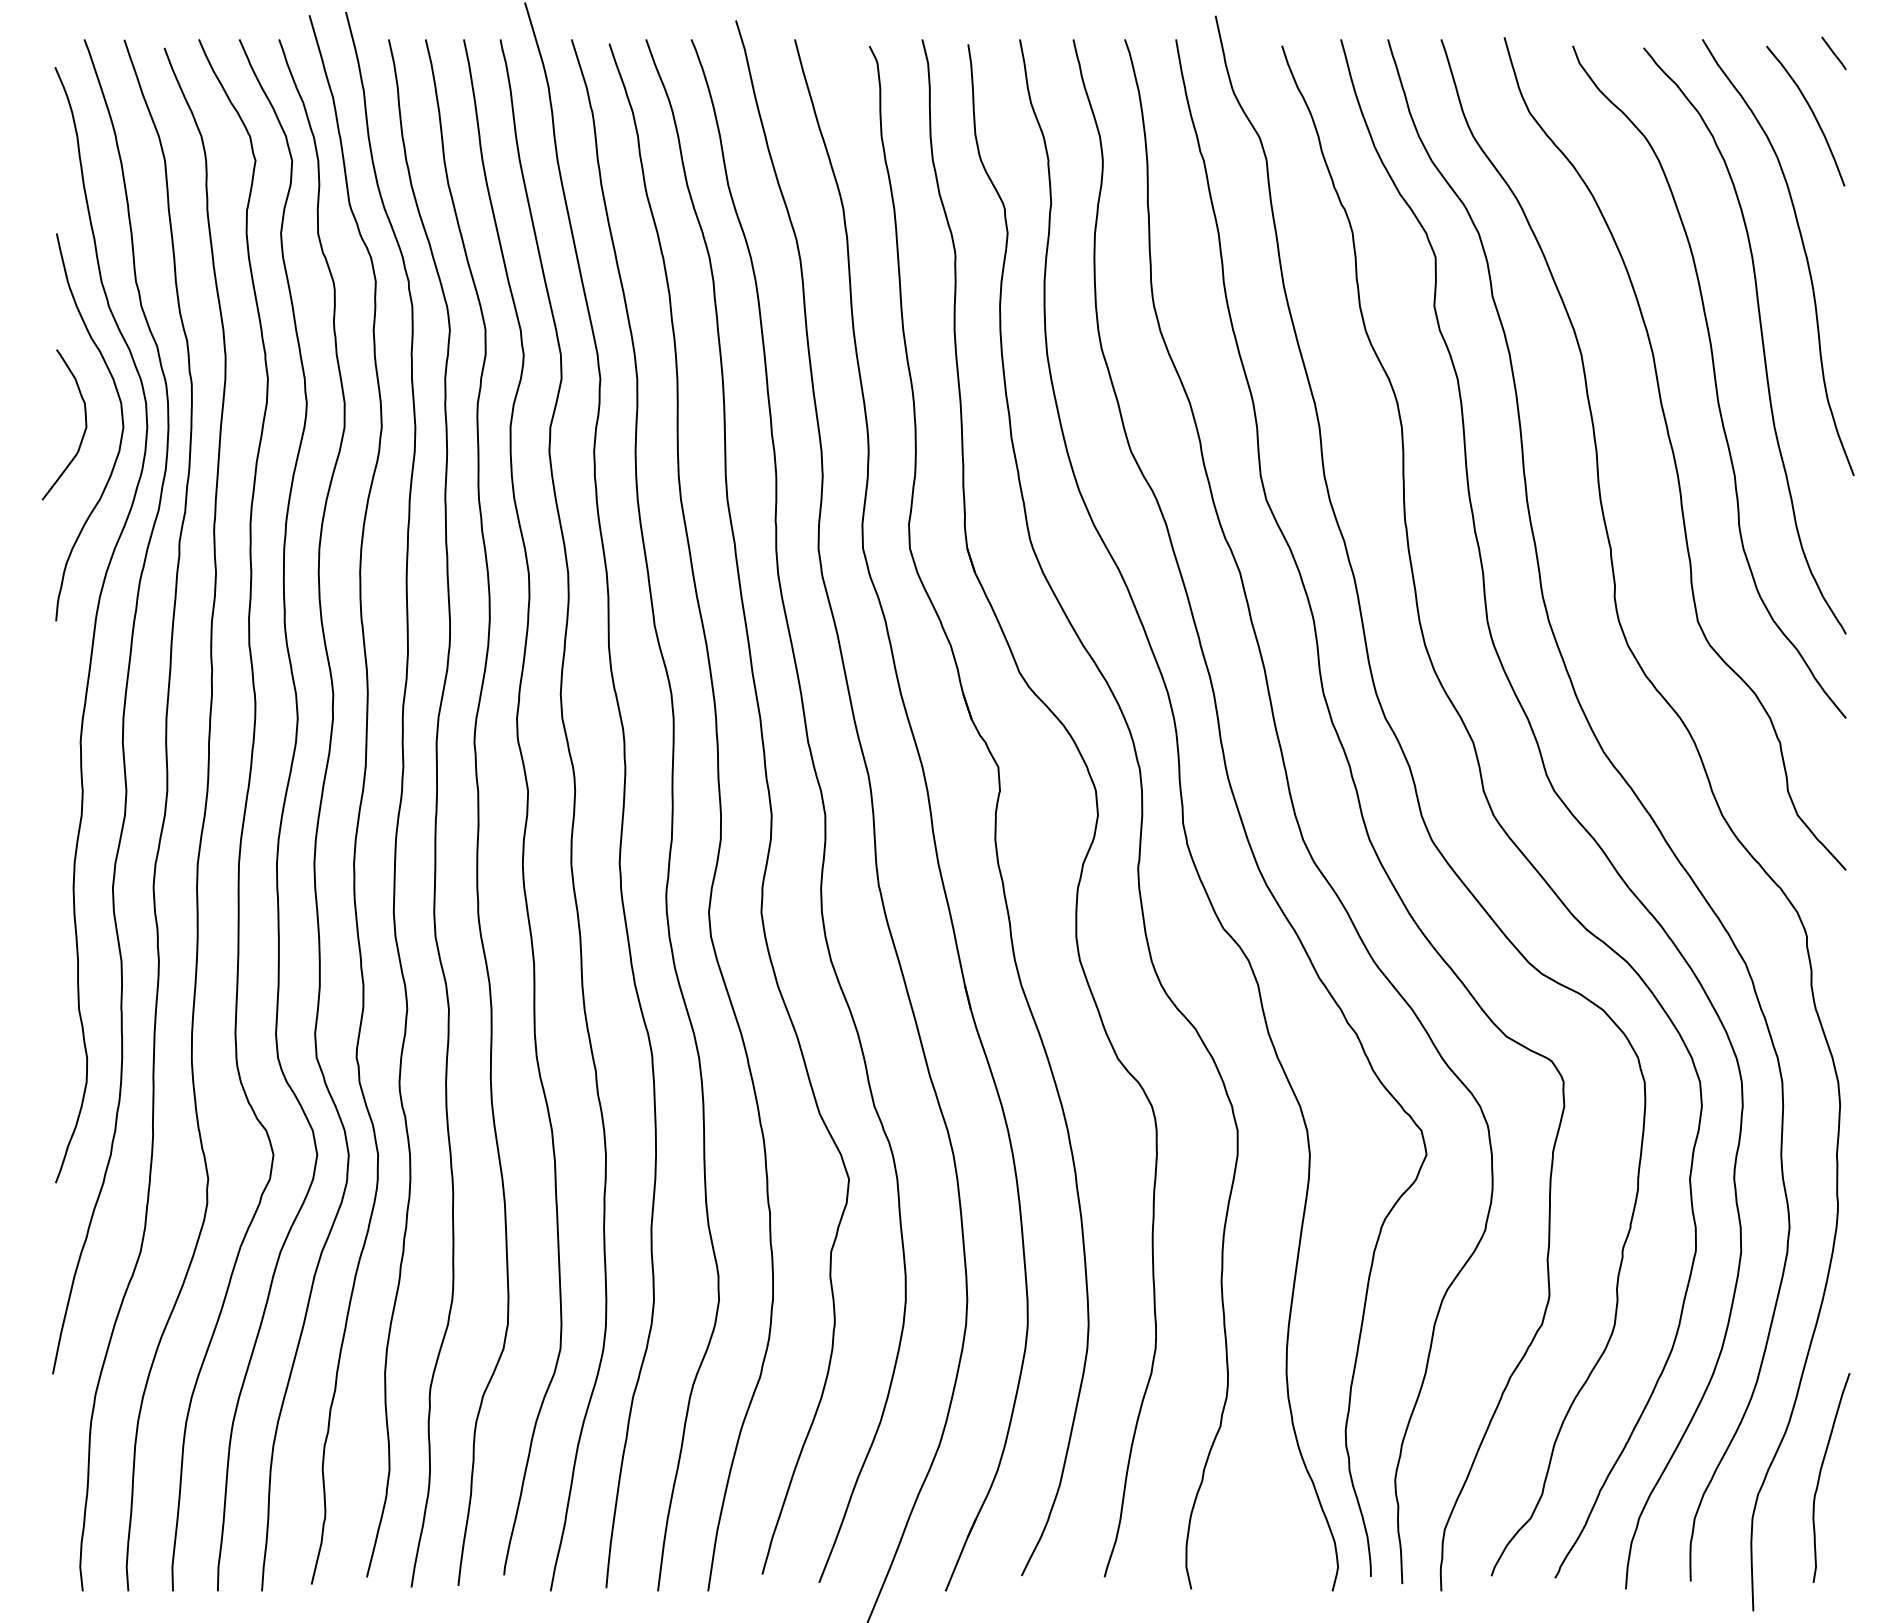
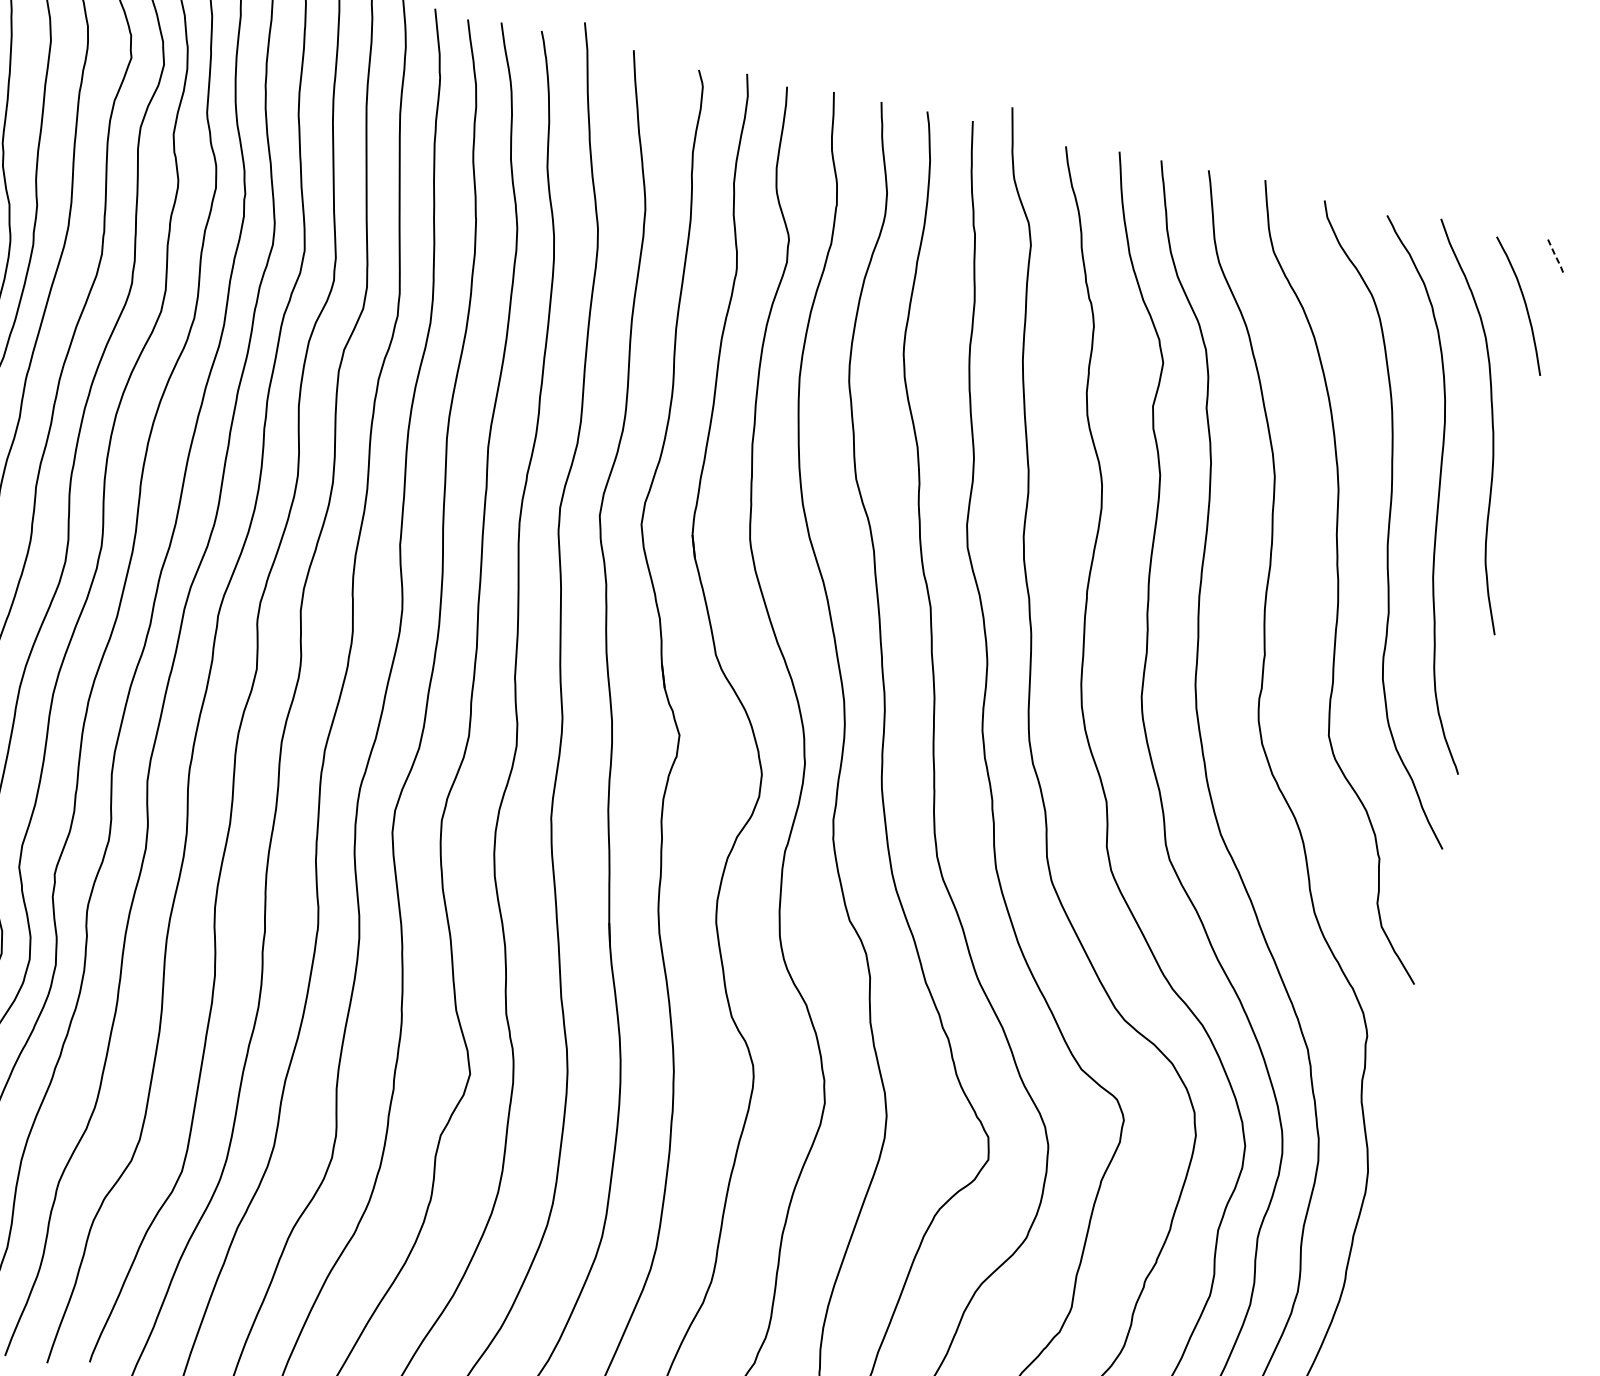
line: (1833, 53) -> (1555, 255), solid -> dashed

